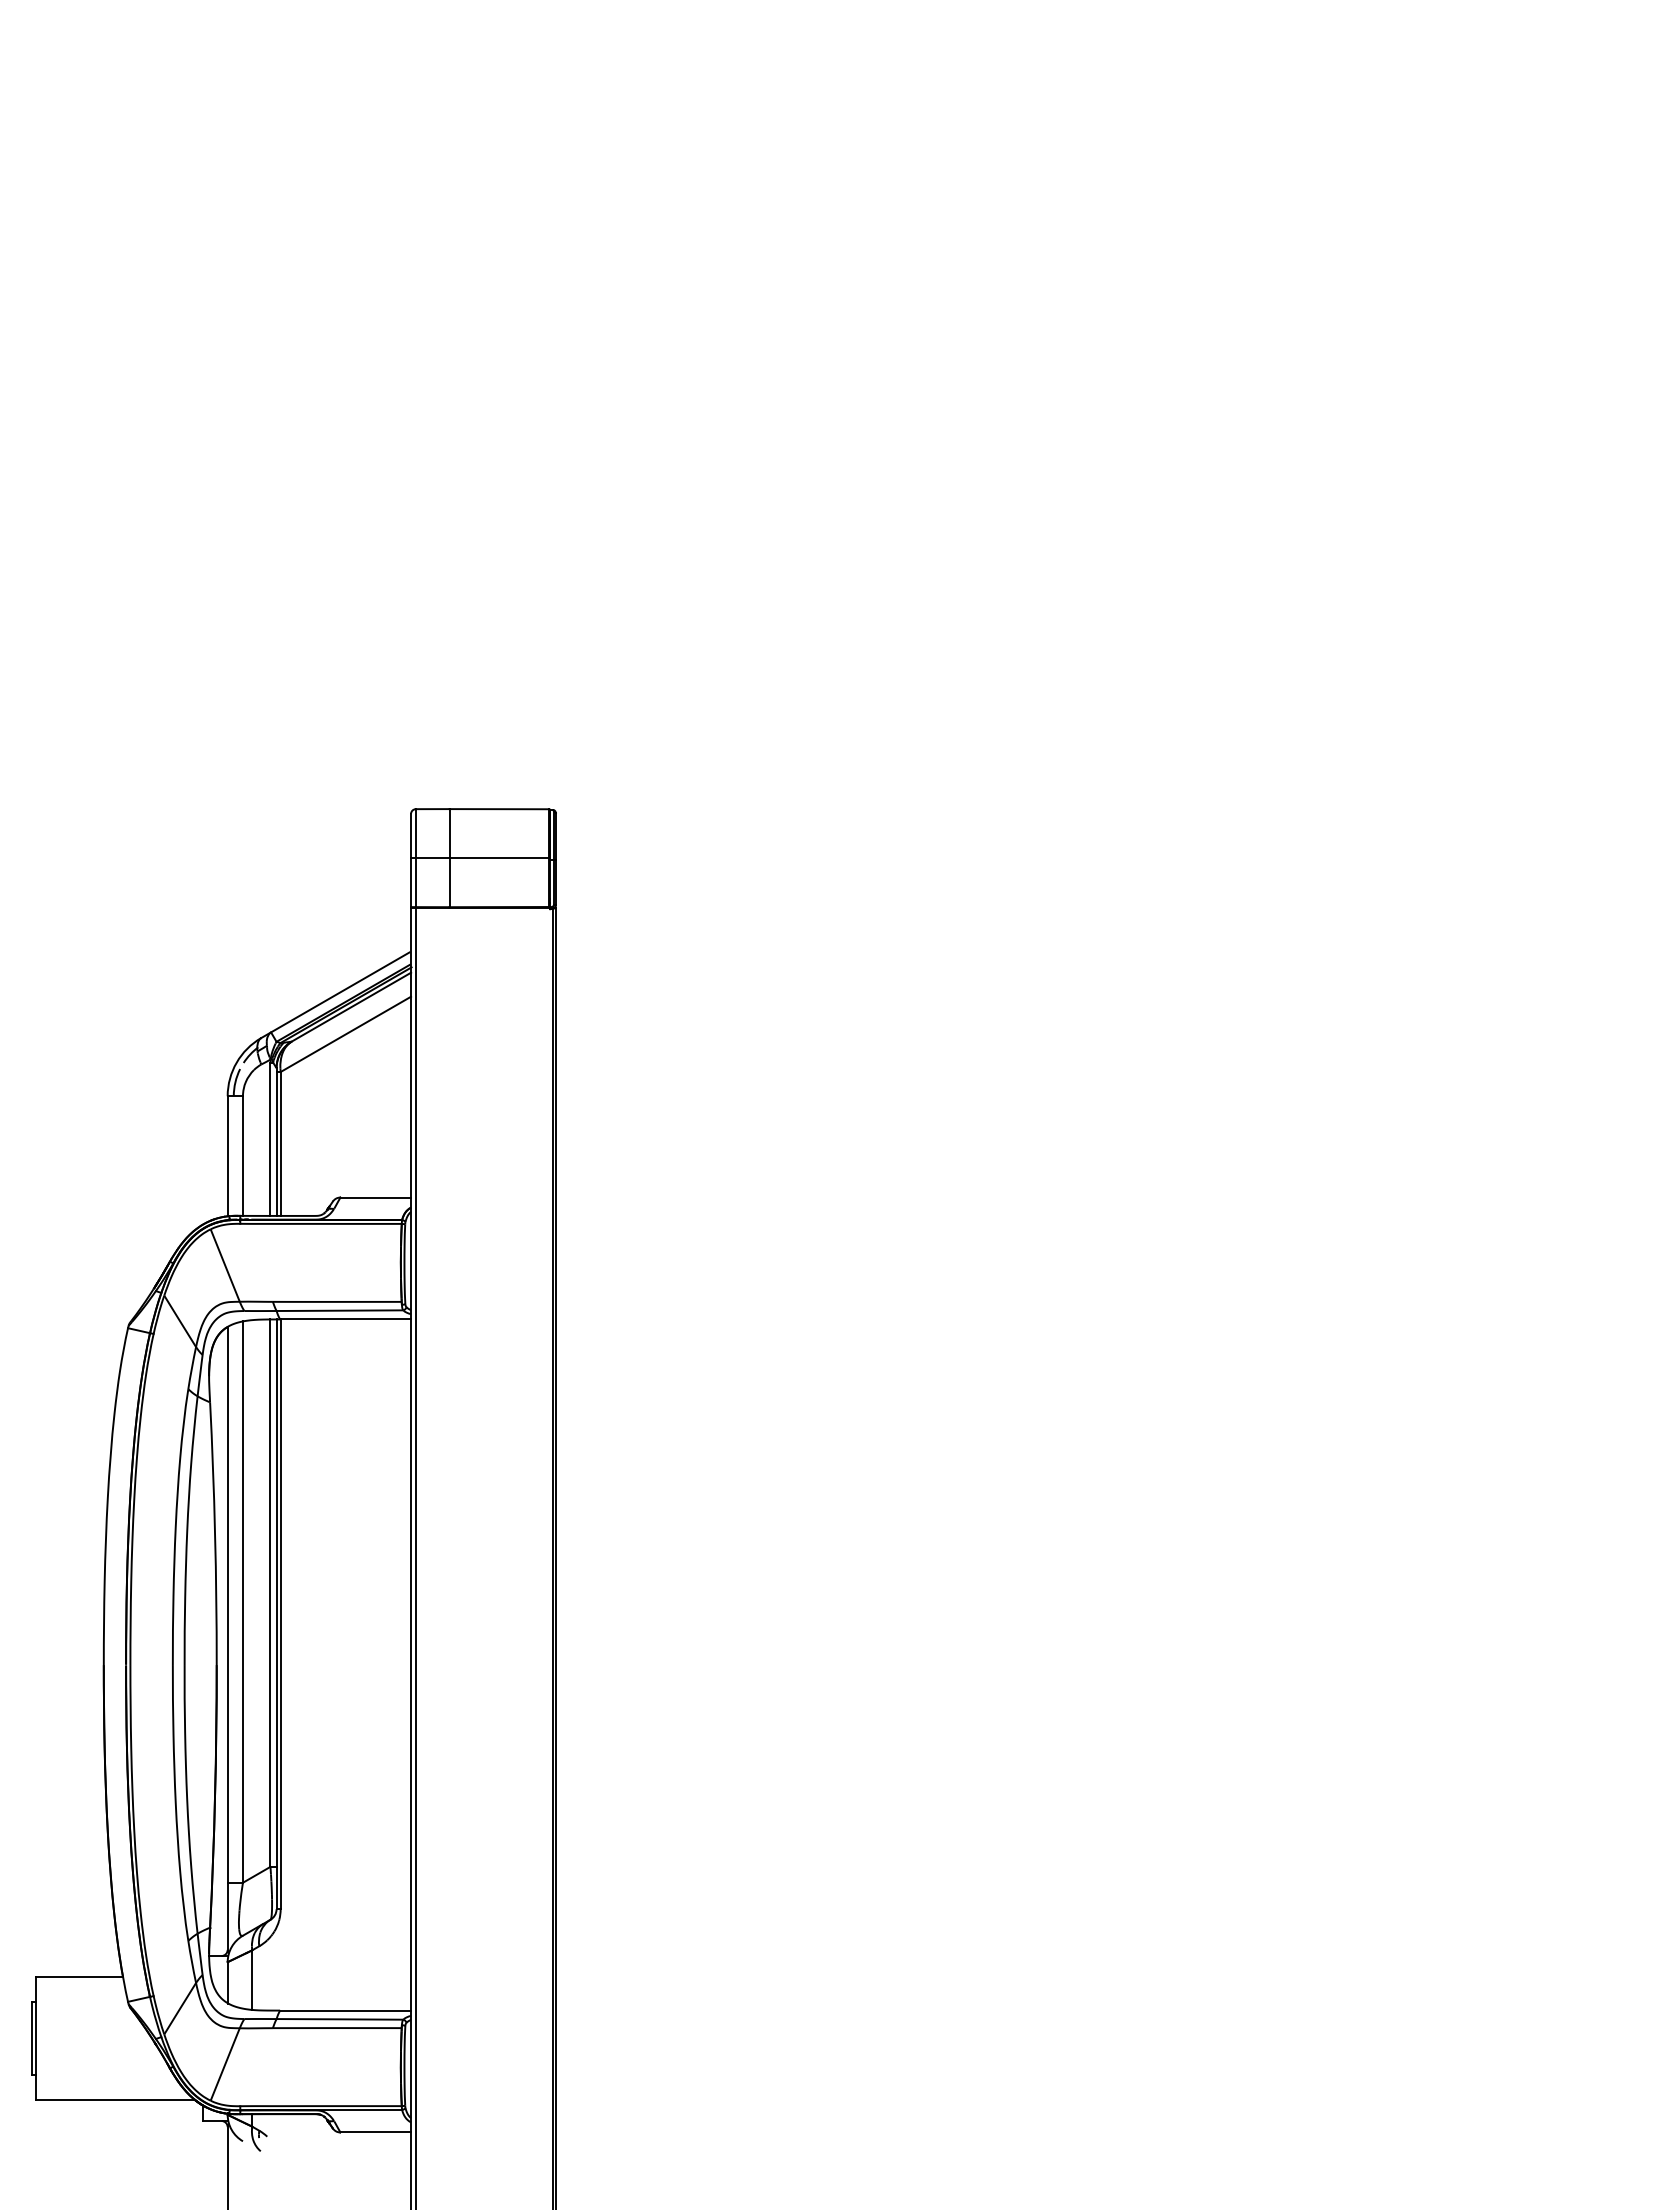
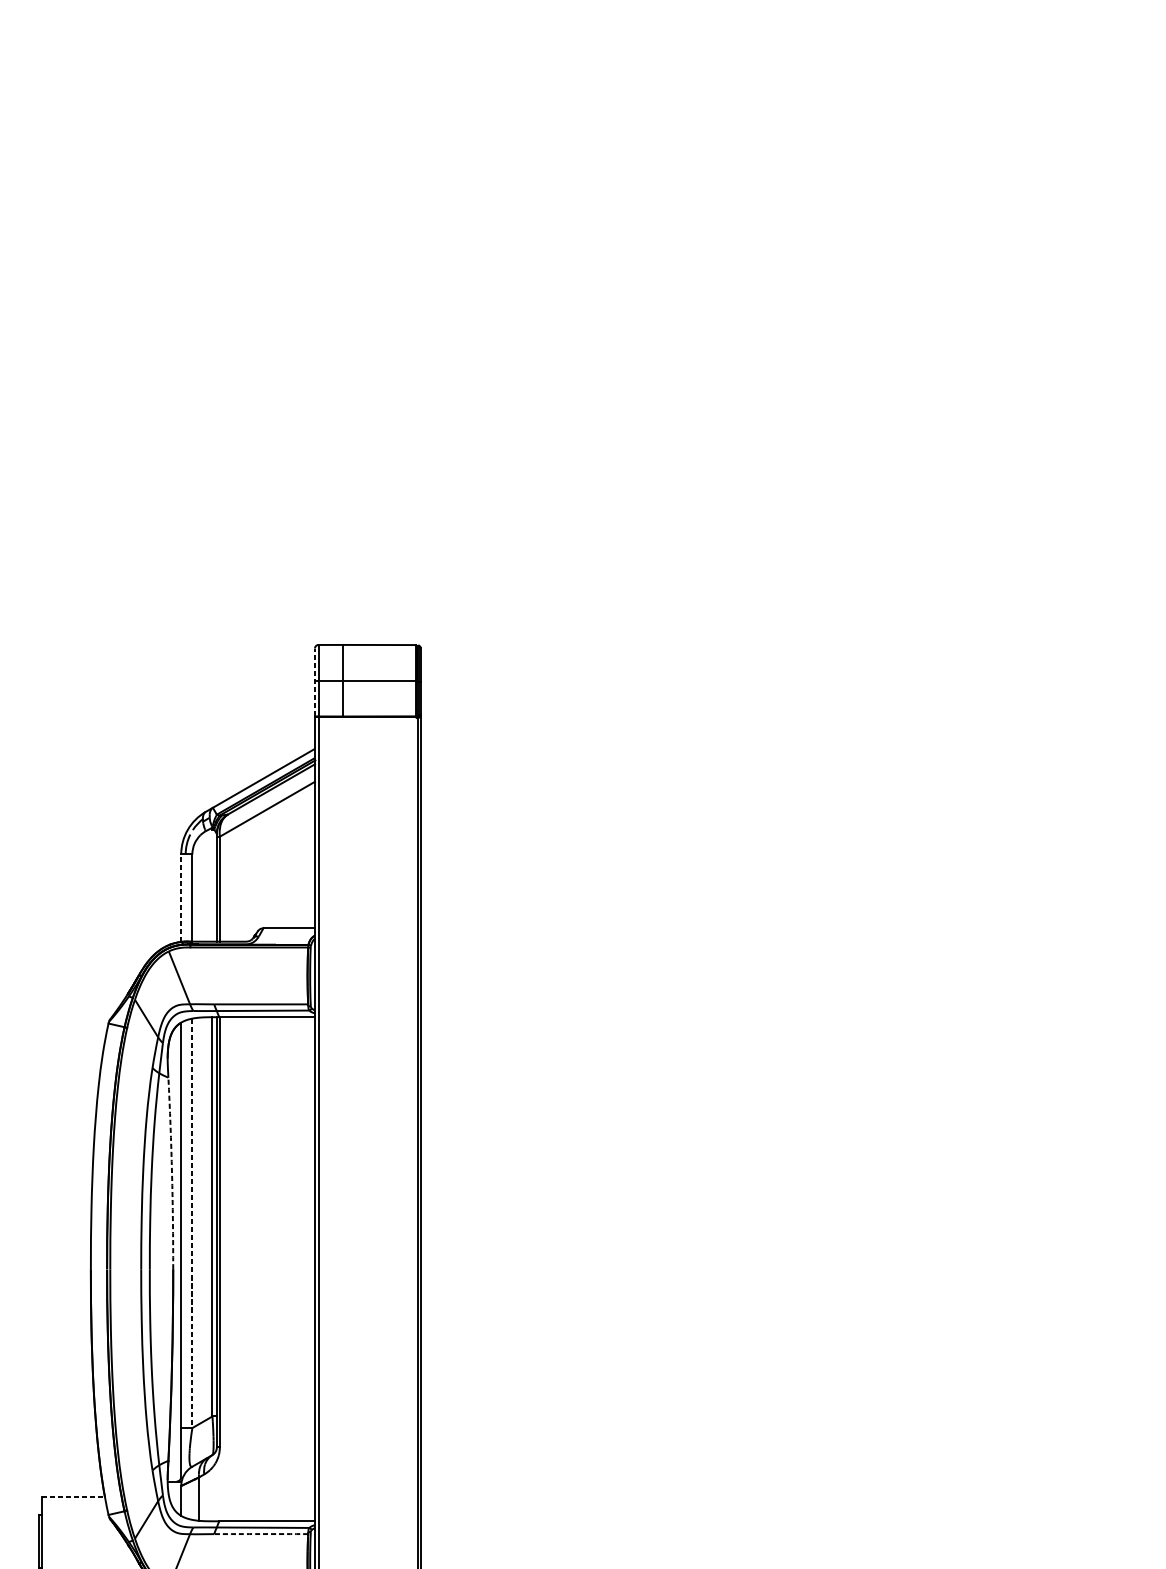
line: (411, 860) -> (315, 682), solid -> dashed
line: (270, 1138) -> (212, 885), removed
line: (227, 1156) -> (181, 898), solid -> dashed
arc: (215, 1533) -> (172, 1173), solid -> dashed
line: (242, 1602) -> (192, 1223), solid -> dashed
line: (80, 1977) -> (73, 1497), solid -> dashed
arc: (337, 2028) -> (261, 1534), solid -> dashed

